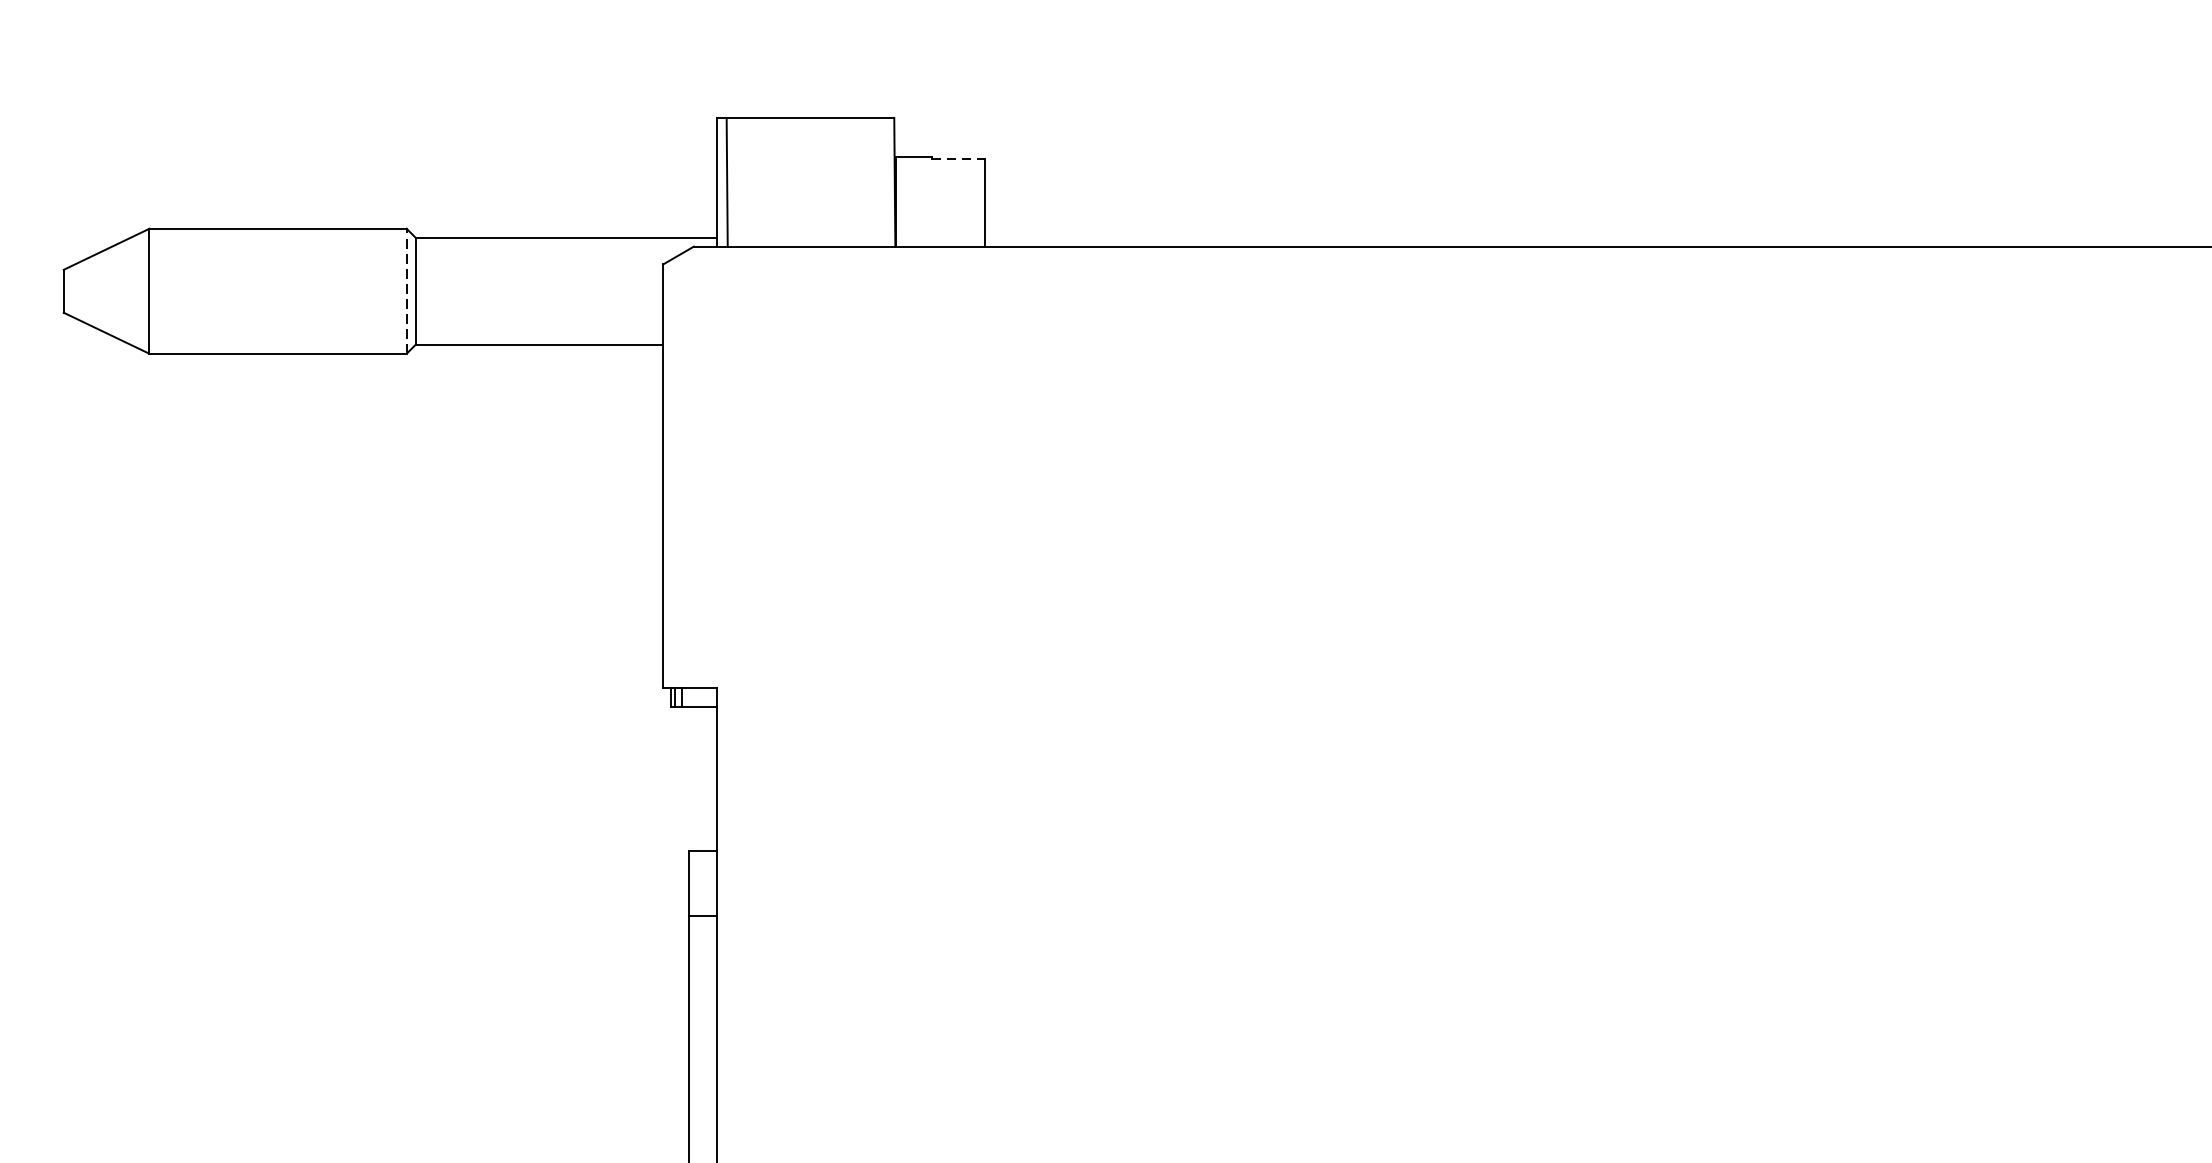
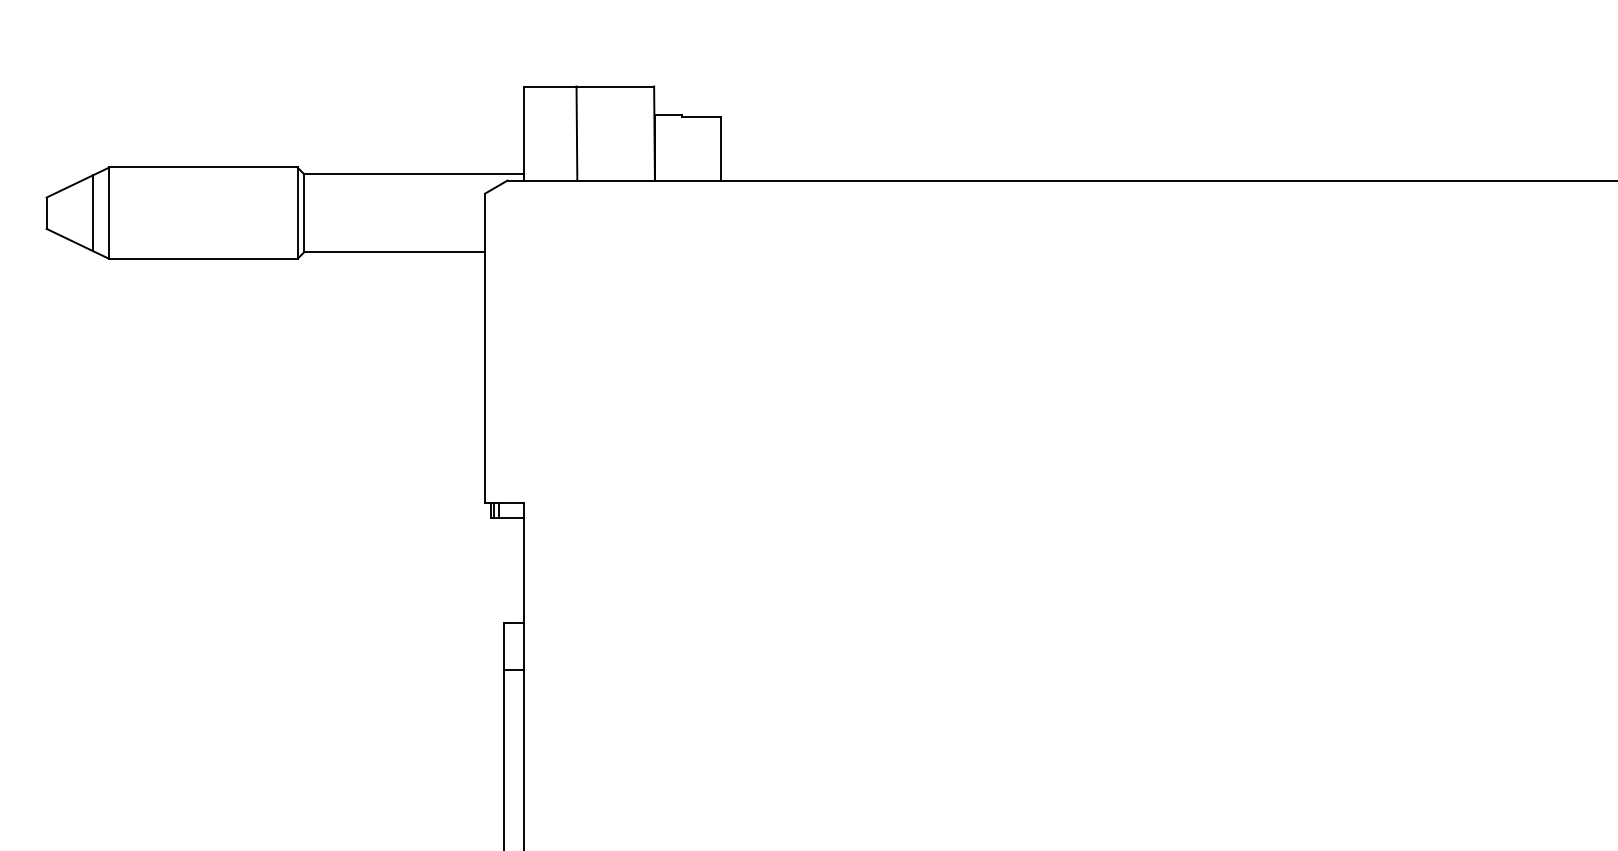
line: (959, 159) -> (701, 116), dashed -> solid
line: (726, 182) -> (576, 133), moved
line: (126, 291) -> (92, 213), added
line: (406, 291) -> (297, 213), dashed -> solid

